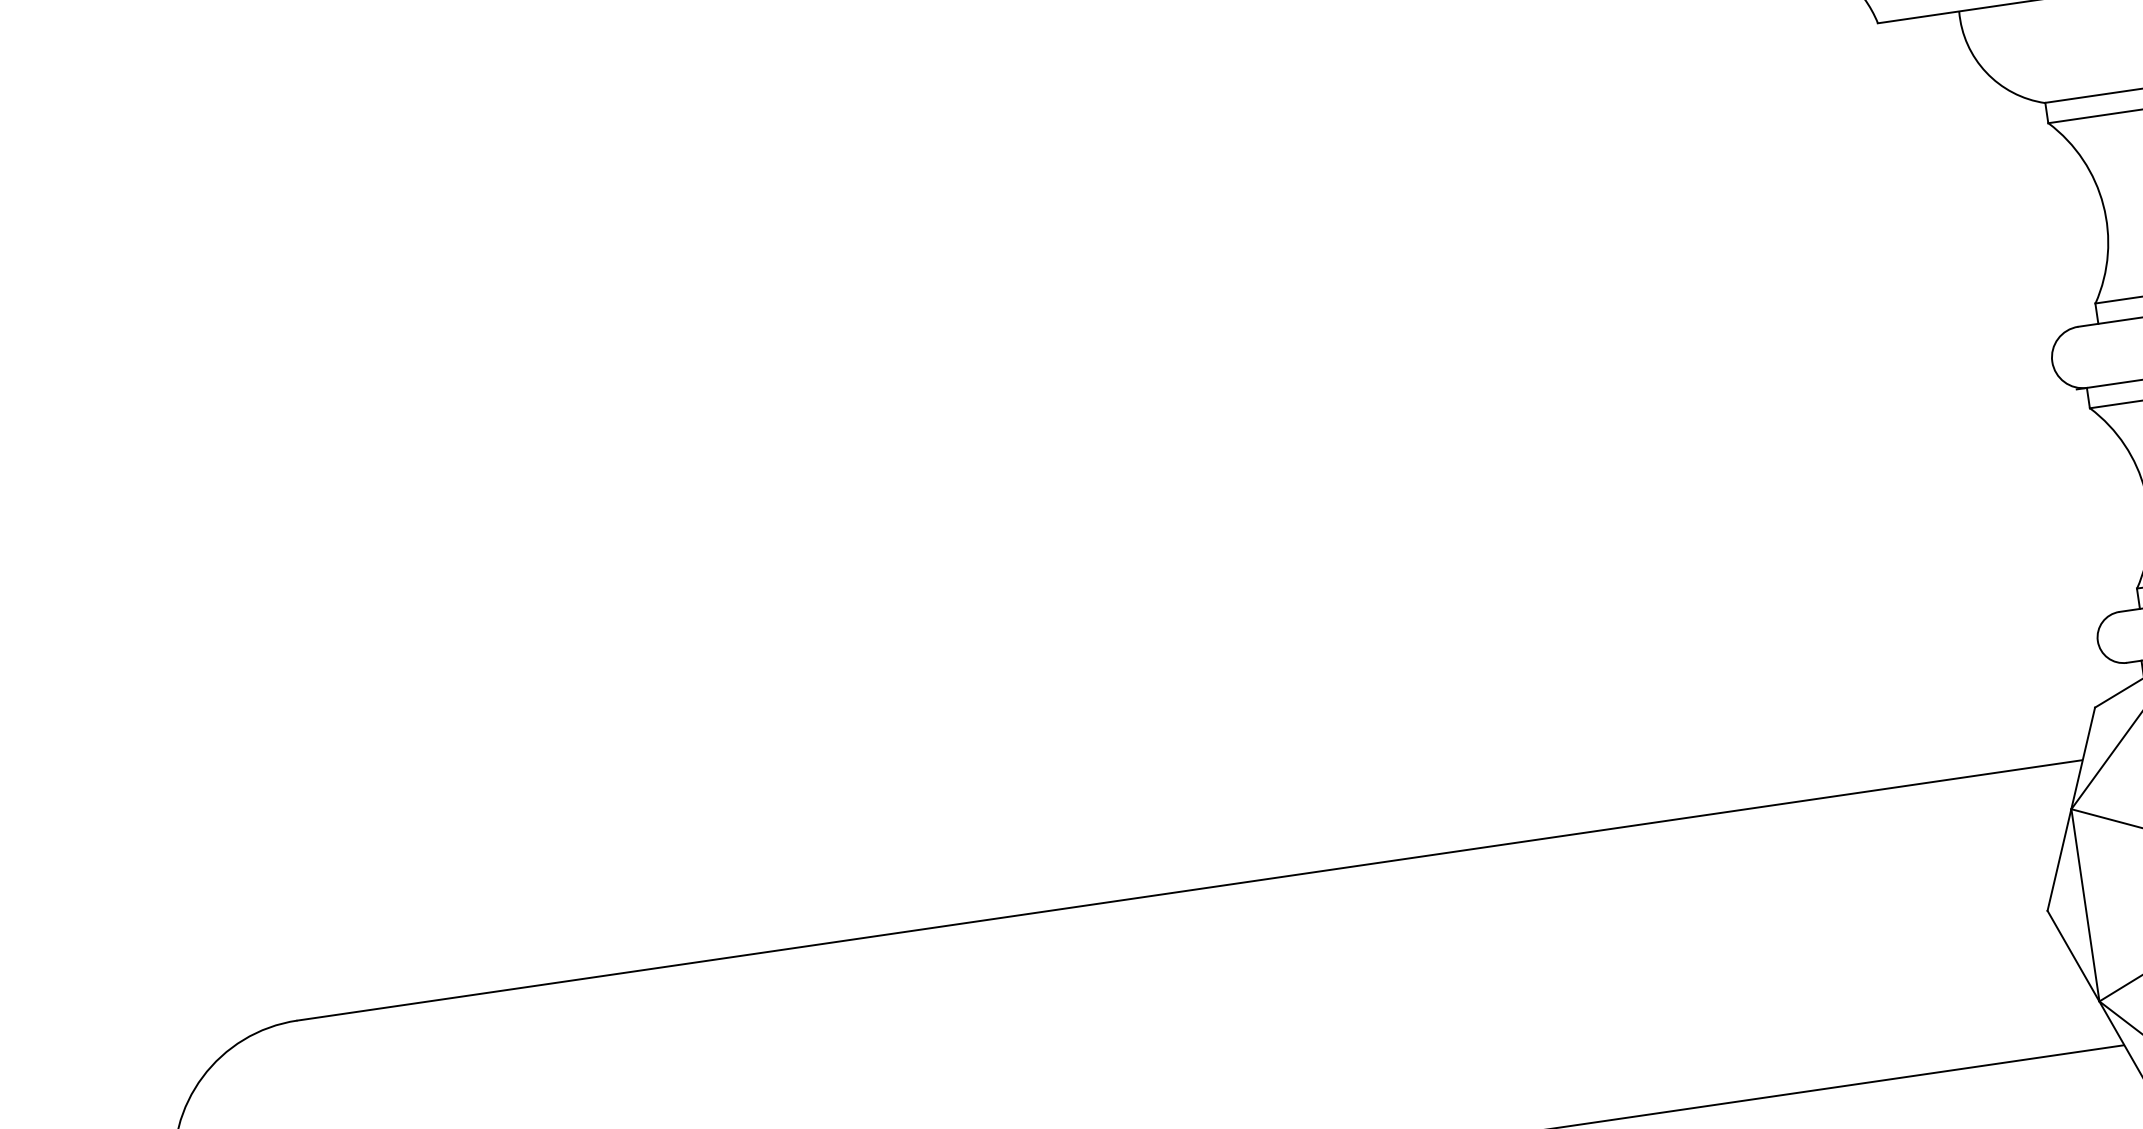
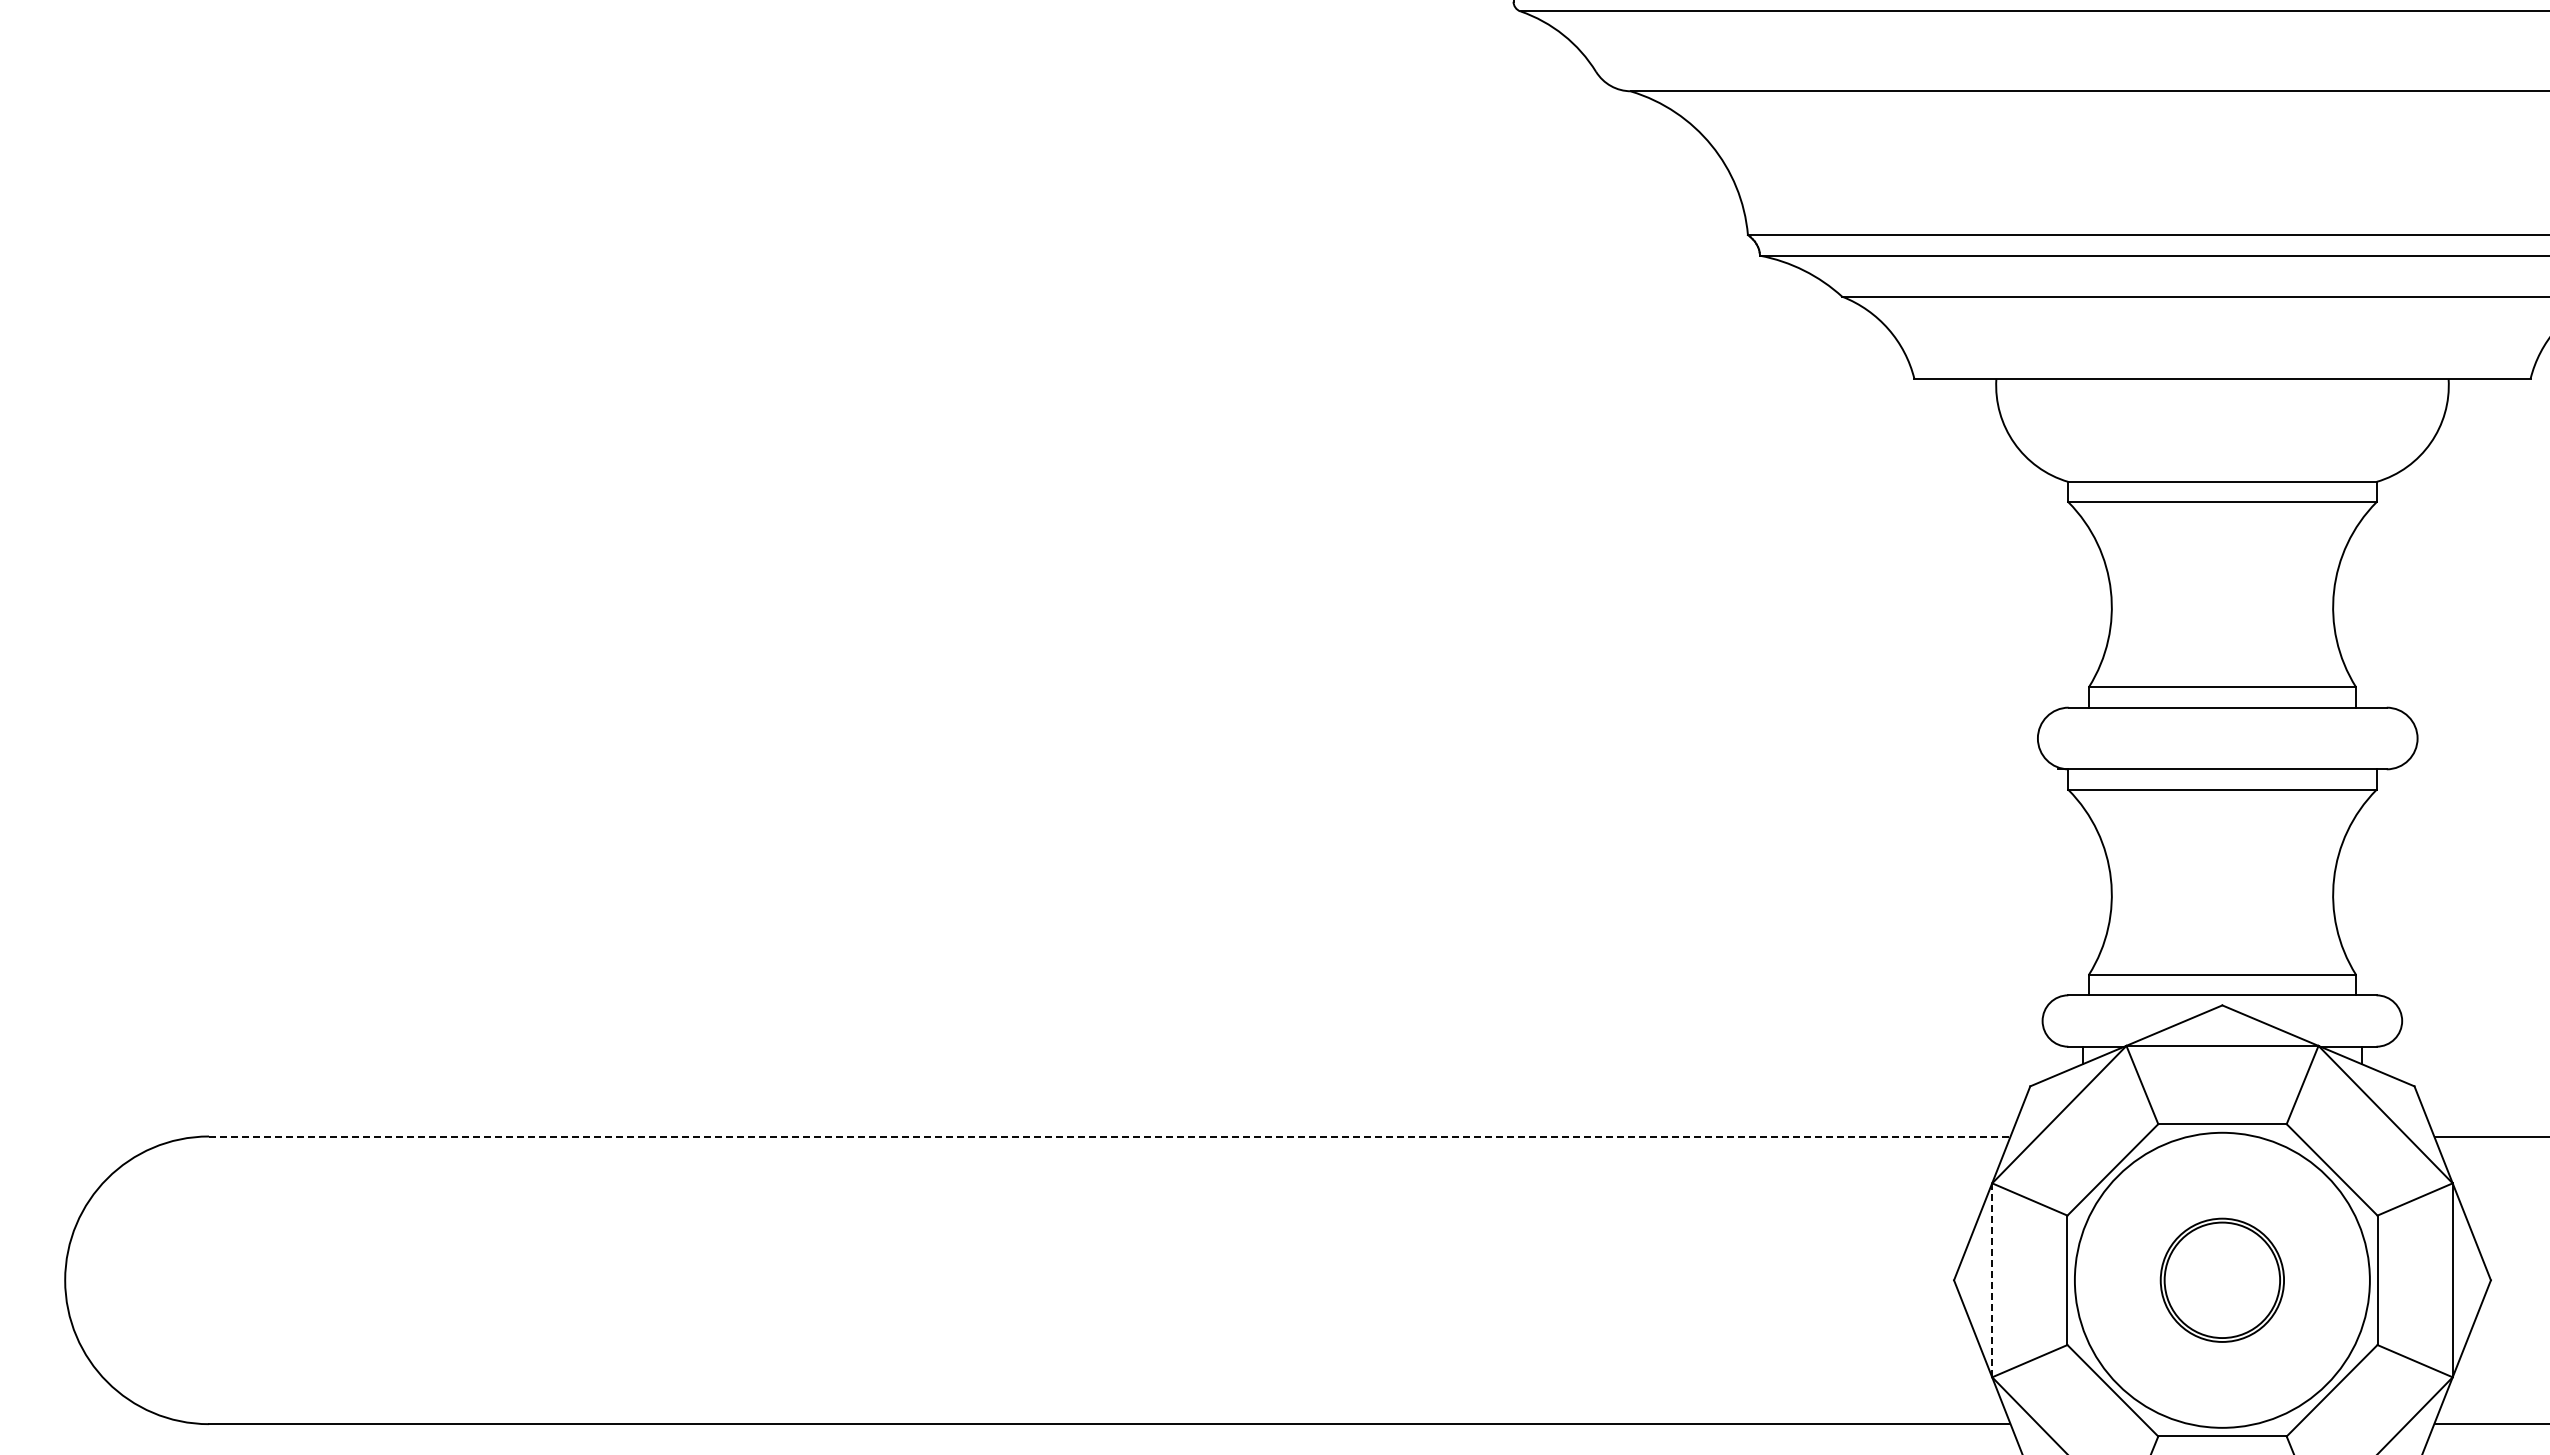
line: (1189, 890) -> (1109, 1136), solid -> dashed
line: (2085, 905) -> (1992, 1280), solid -> dashed

